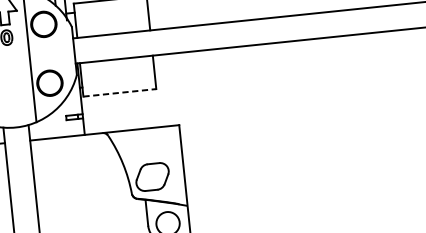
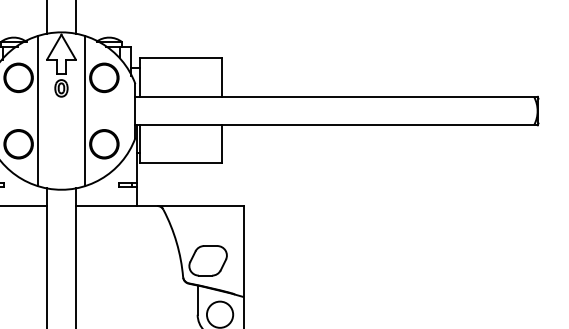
line: (120, 93) -> (181, 163), dashed -> solid

